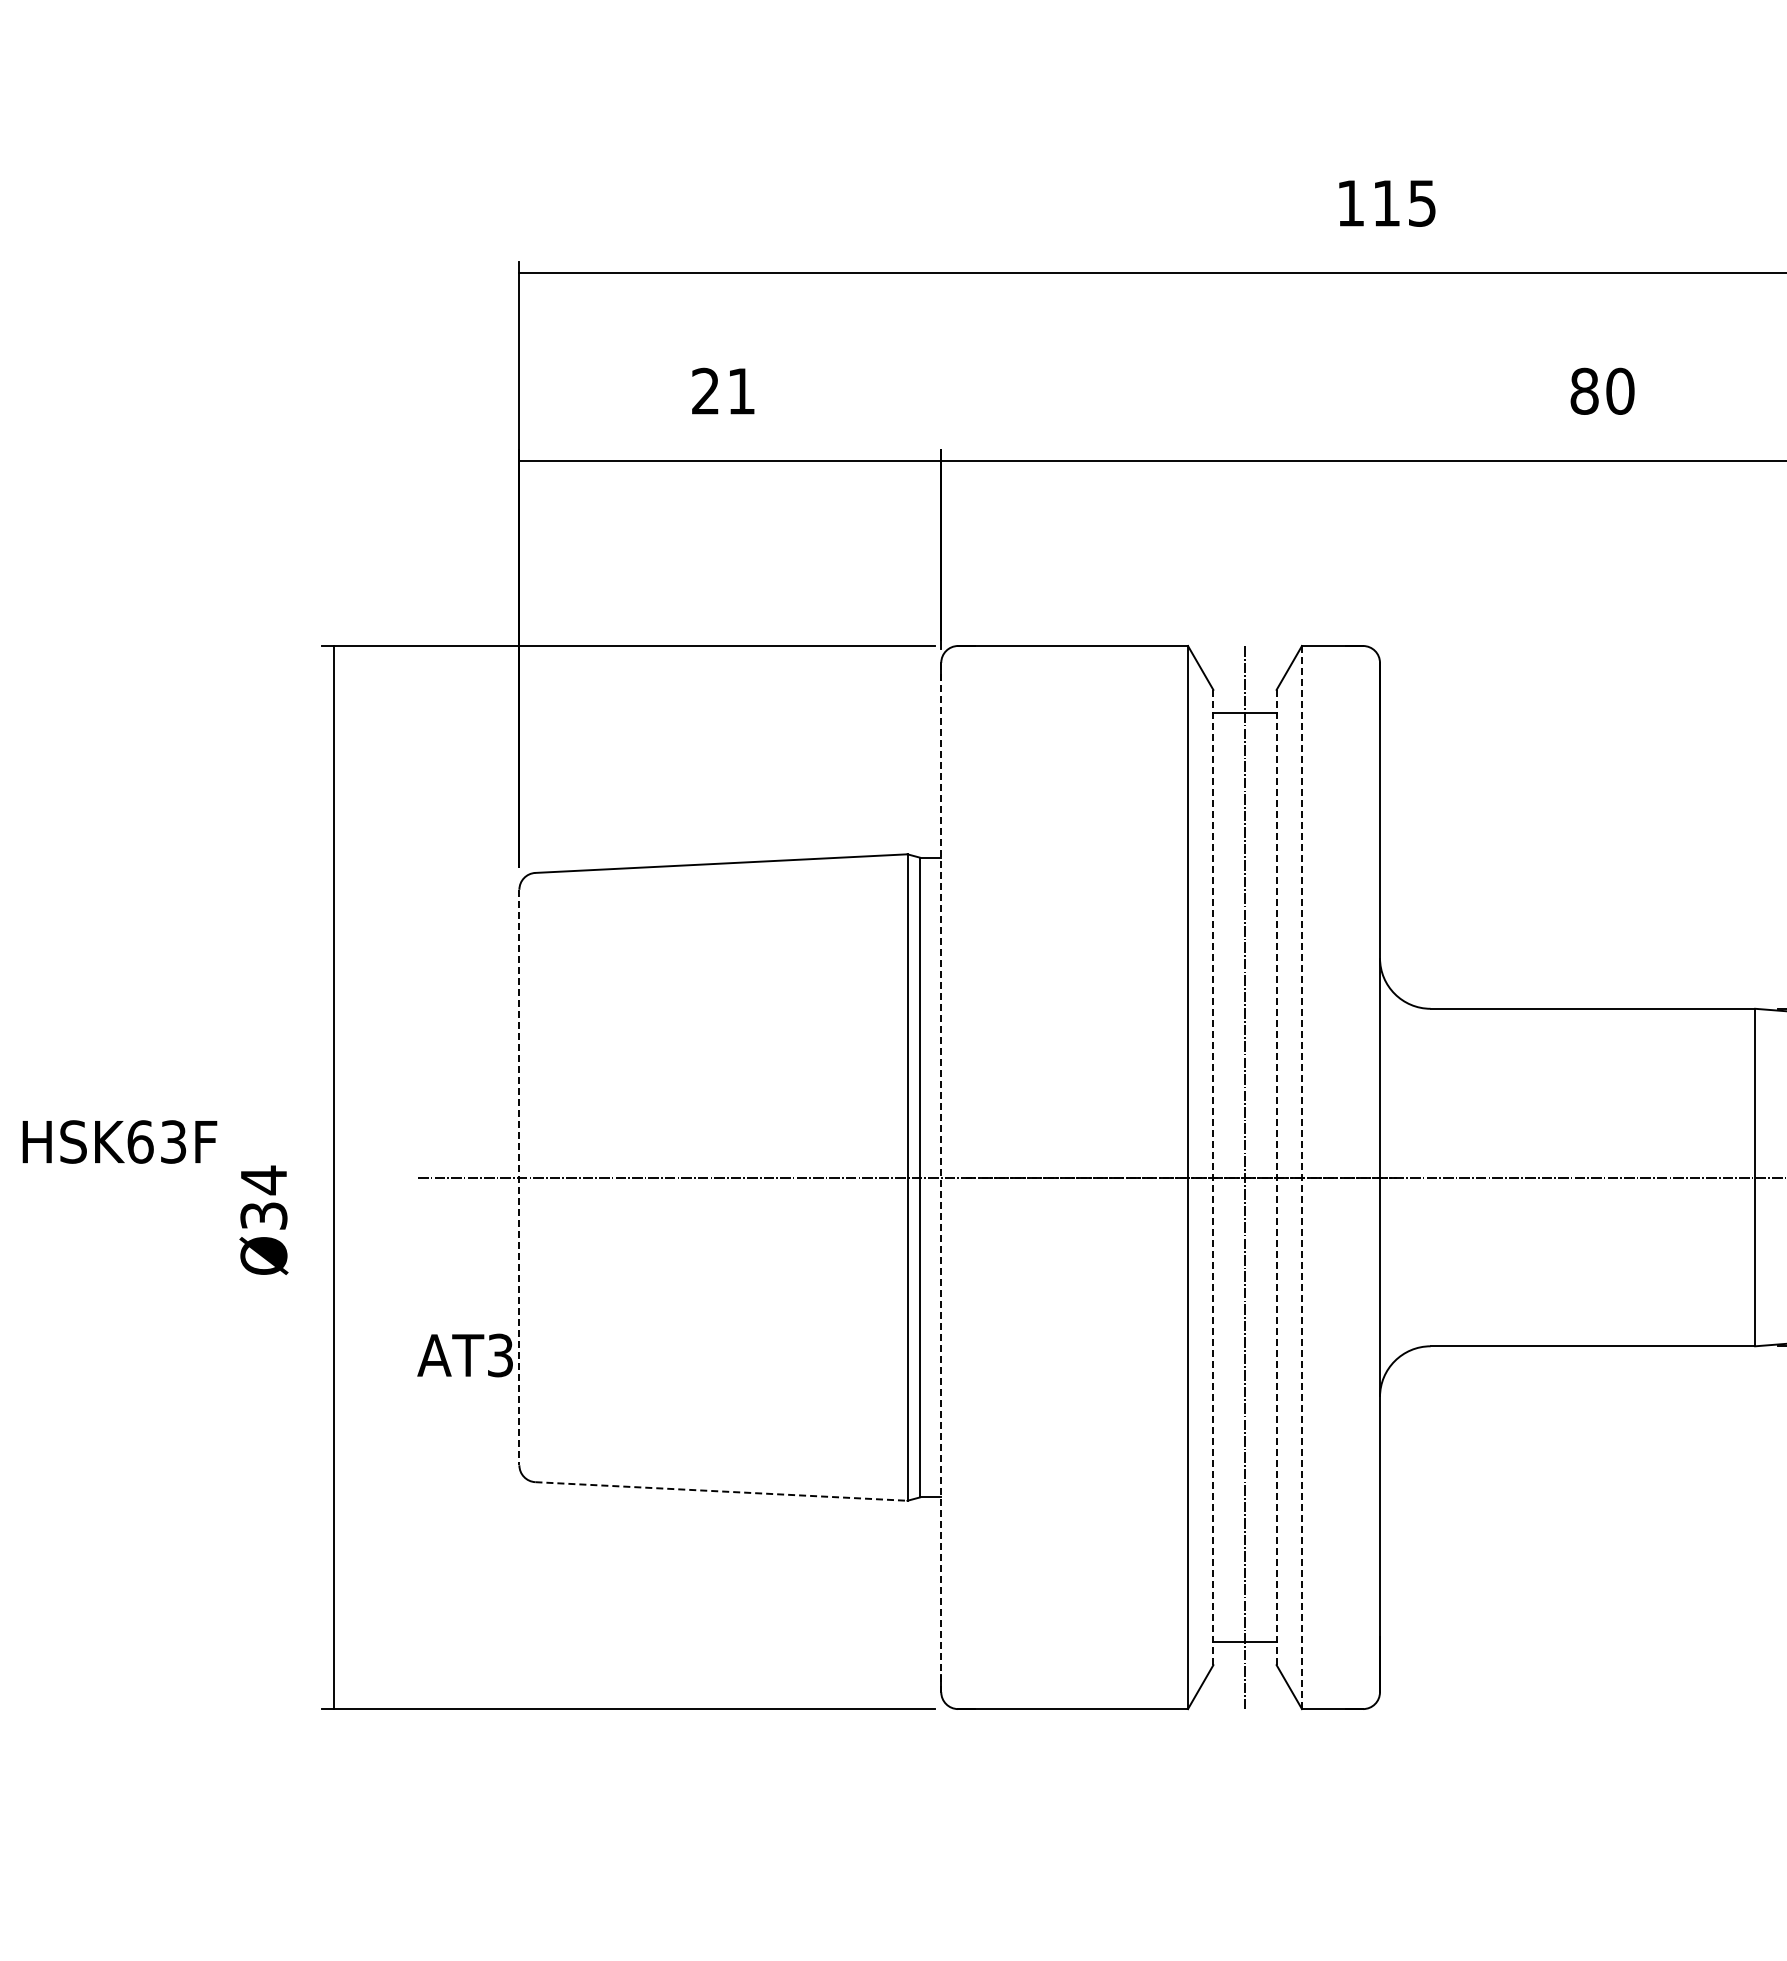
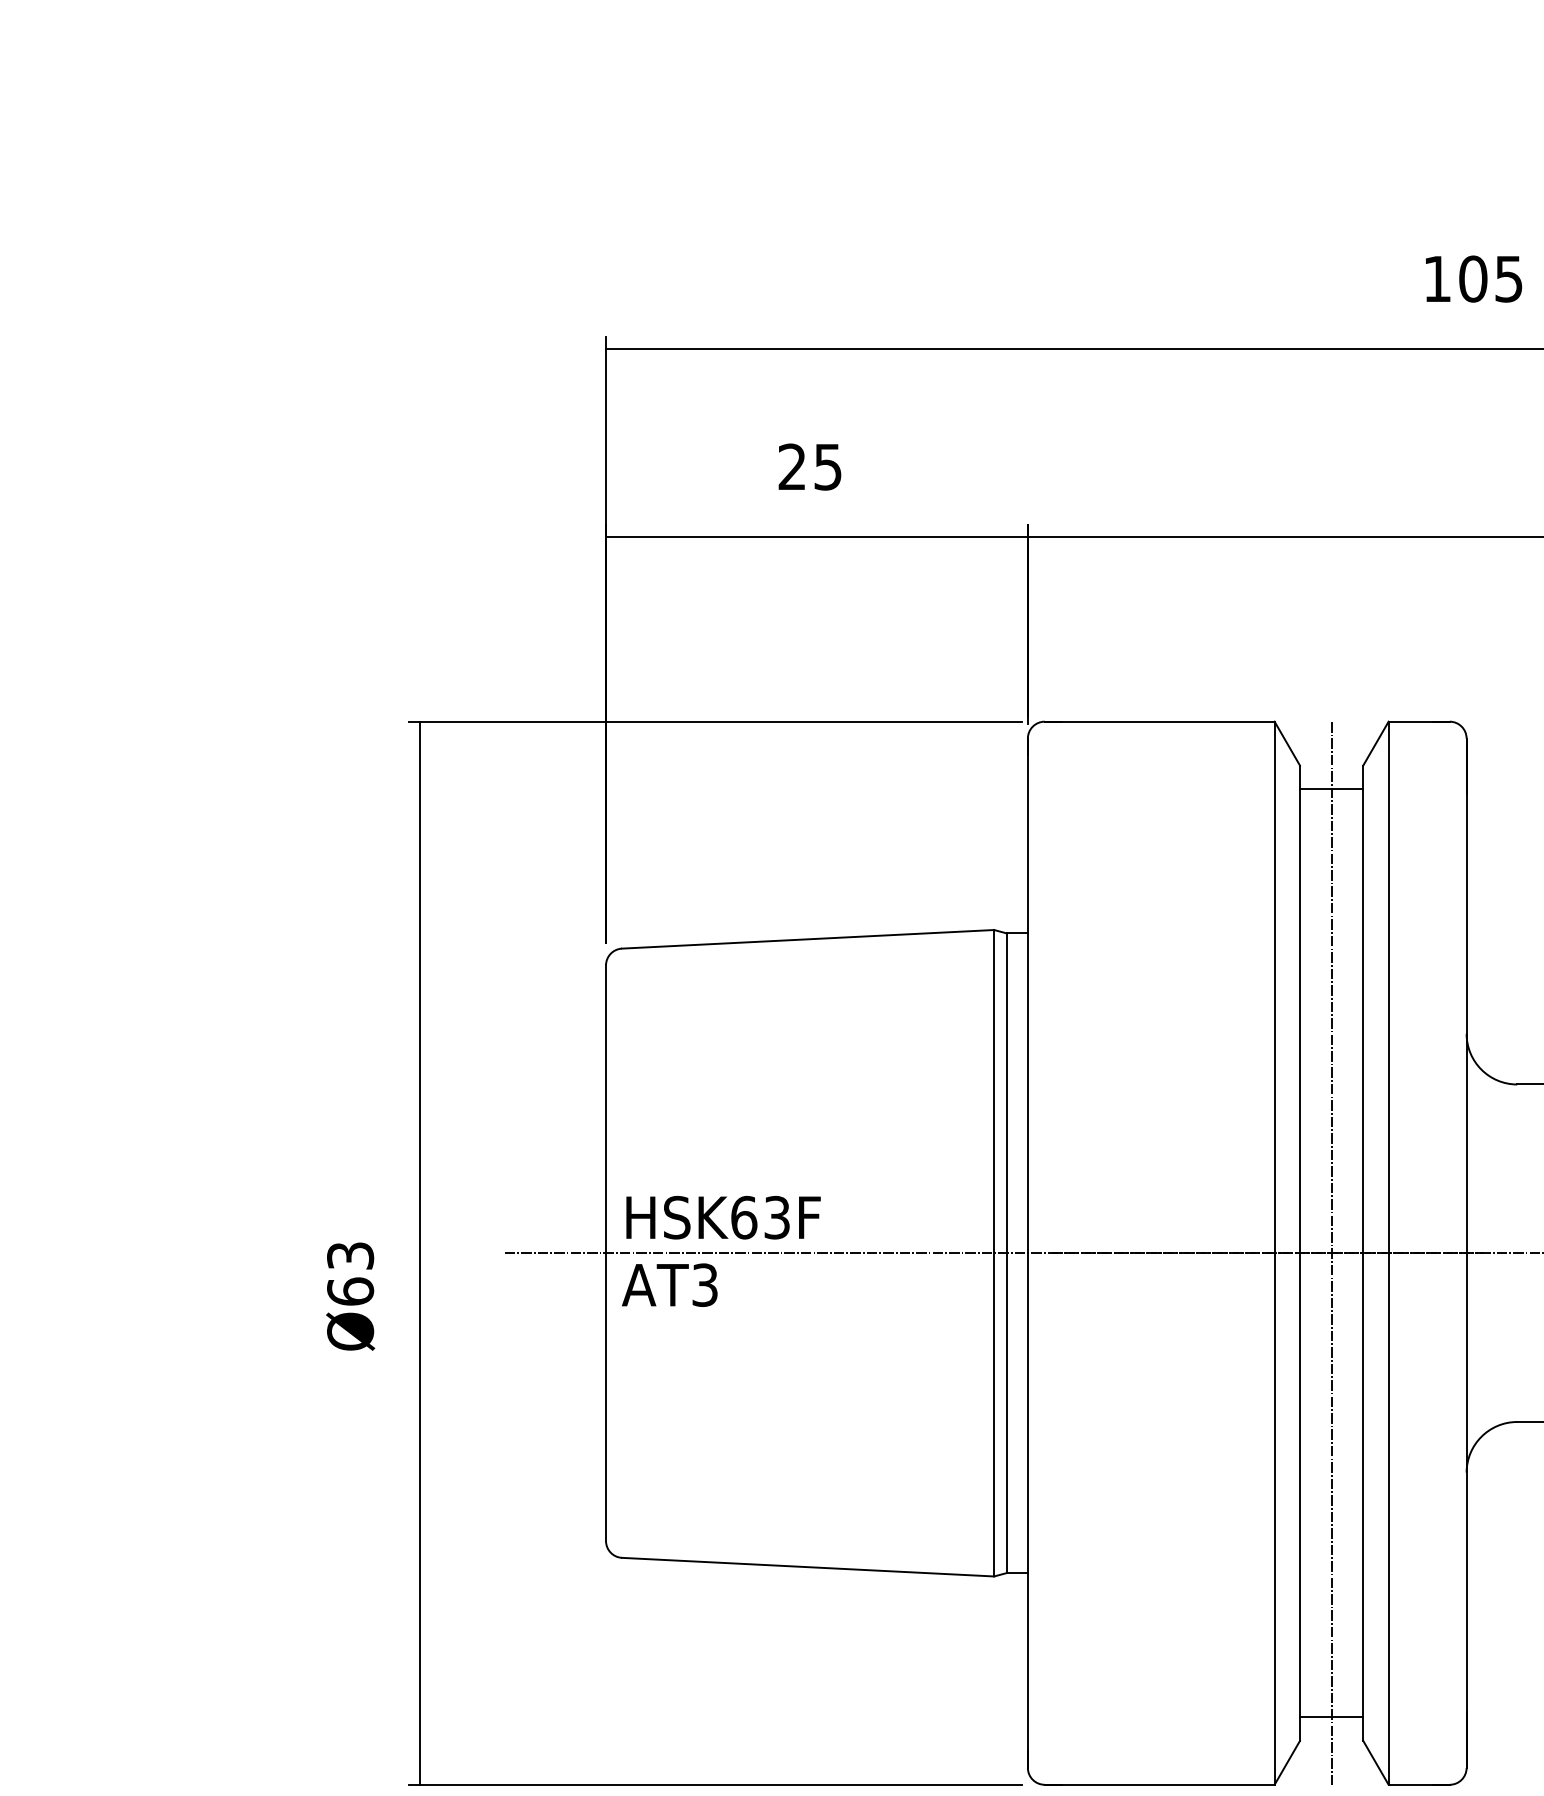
text: (1386, 202) -> (1473, 278), 115 -> 105
text: (741, 391) -> (828, 467), 21 -> 25
text: (119, 1141) -> (723, 1217), moved
line: (519, 1177) -> (606, 1253), dashed -> solid
line: (941, 1177) -> (1028, 1253), dashed -> solid
line: (1213, 1177) -> (1300, 1253), dashed -> solid
line: (1276, 1177) -> (1363, 1253), dashed -> solid
line: (1302, 1177) -> (1389, 1253), dashed -> solid
text: (263, 1197) -> (350, 1273), Ø34 -> Ø63
text: (464, 1355) -> (669, 1285), moved
line: (721, 1491) -> (808, 1567), dashed -> solid

